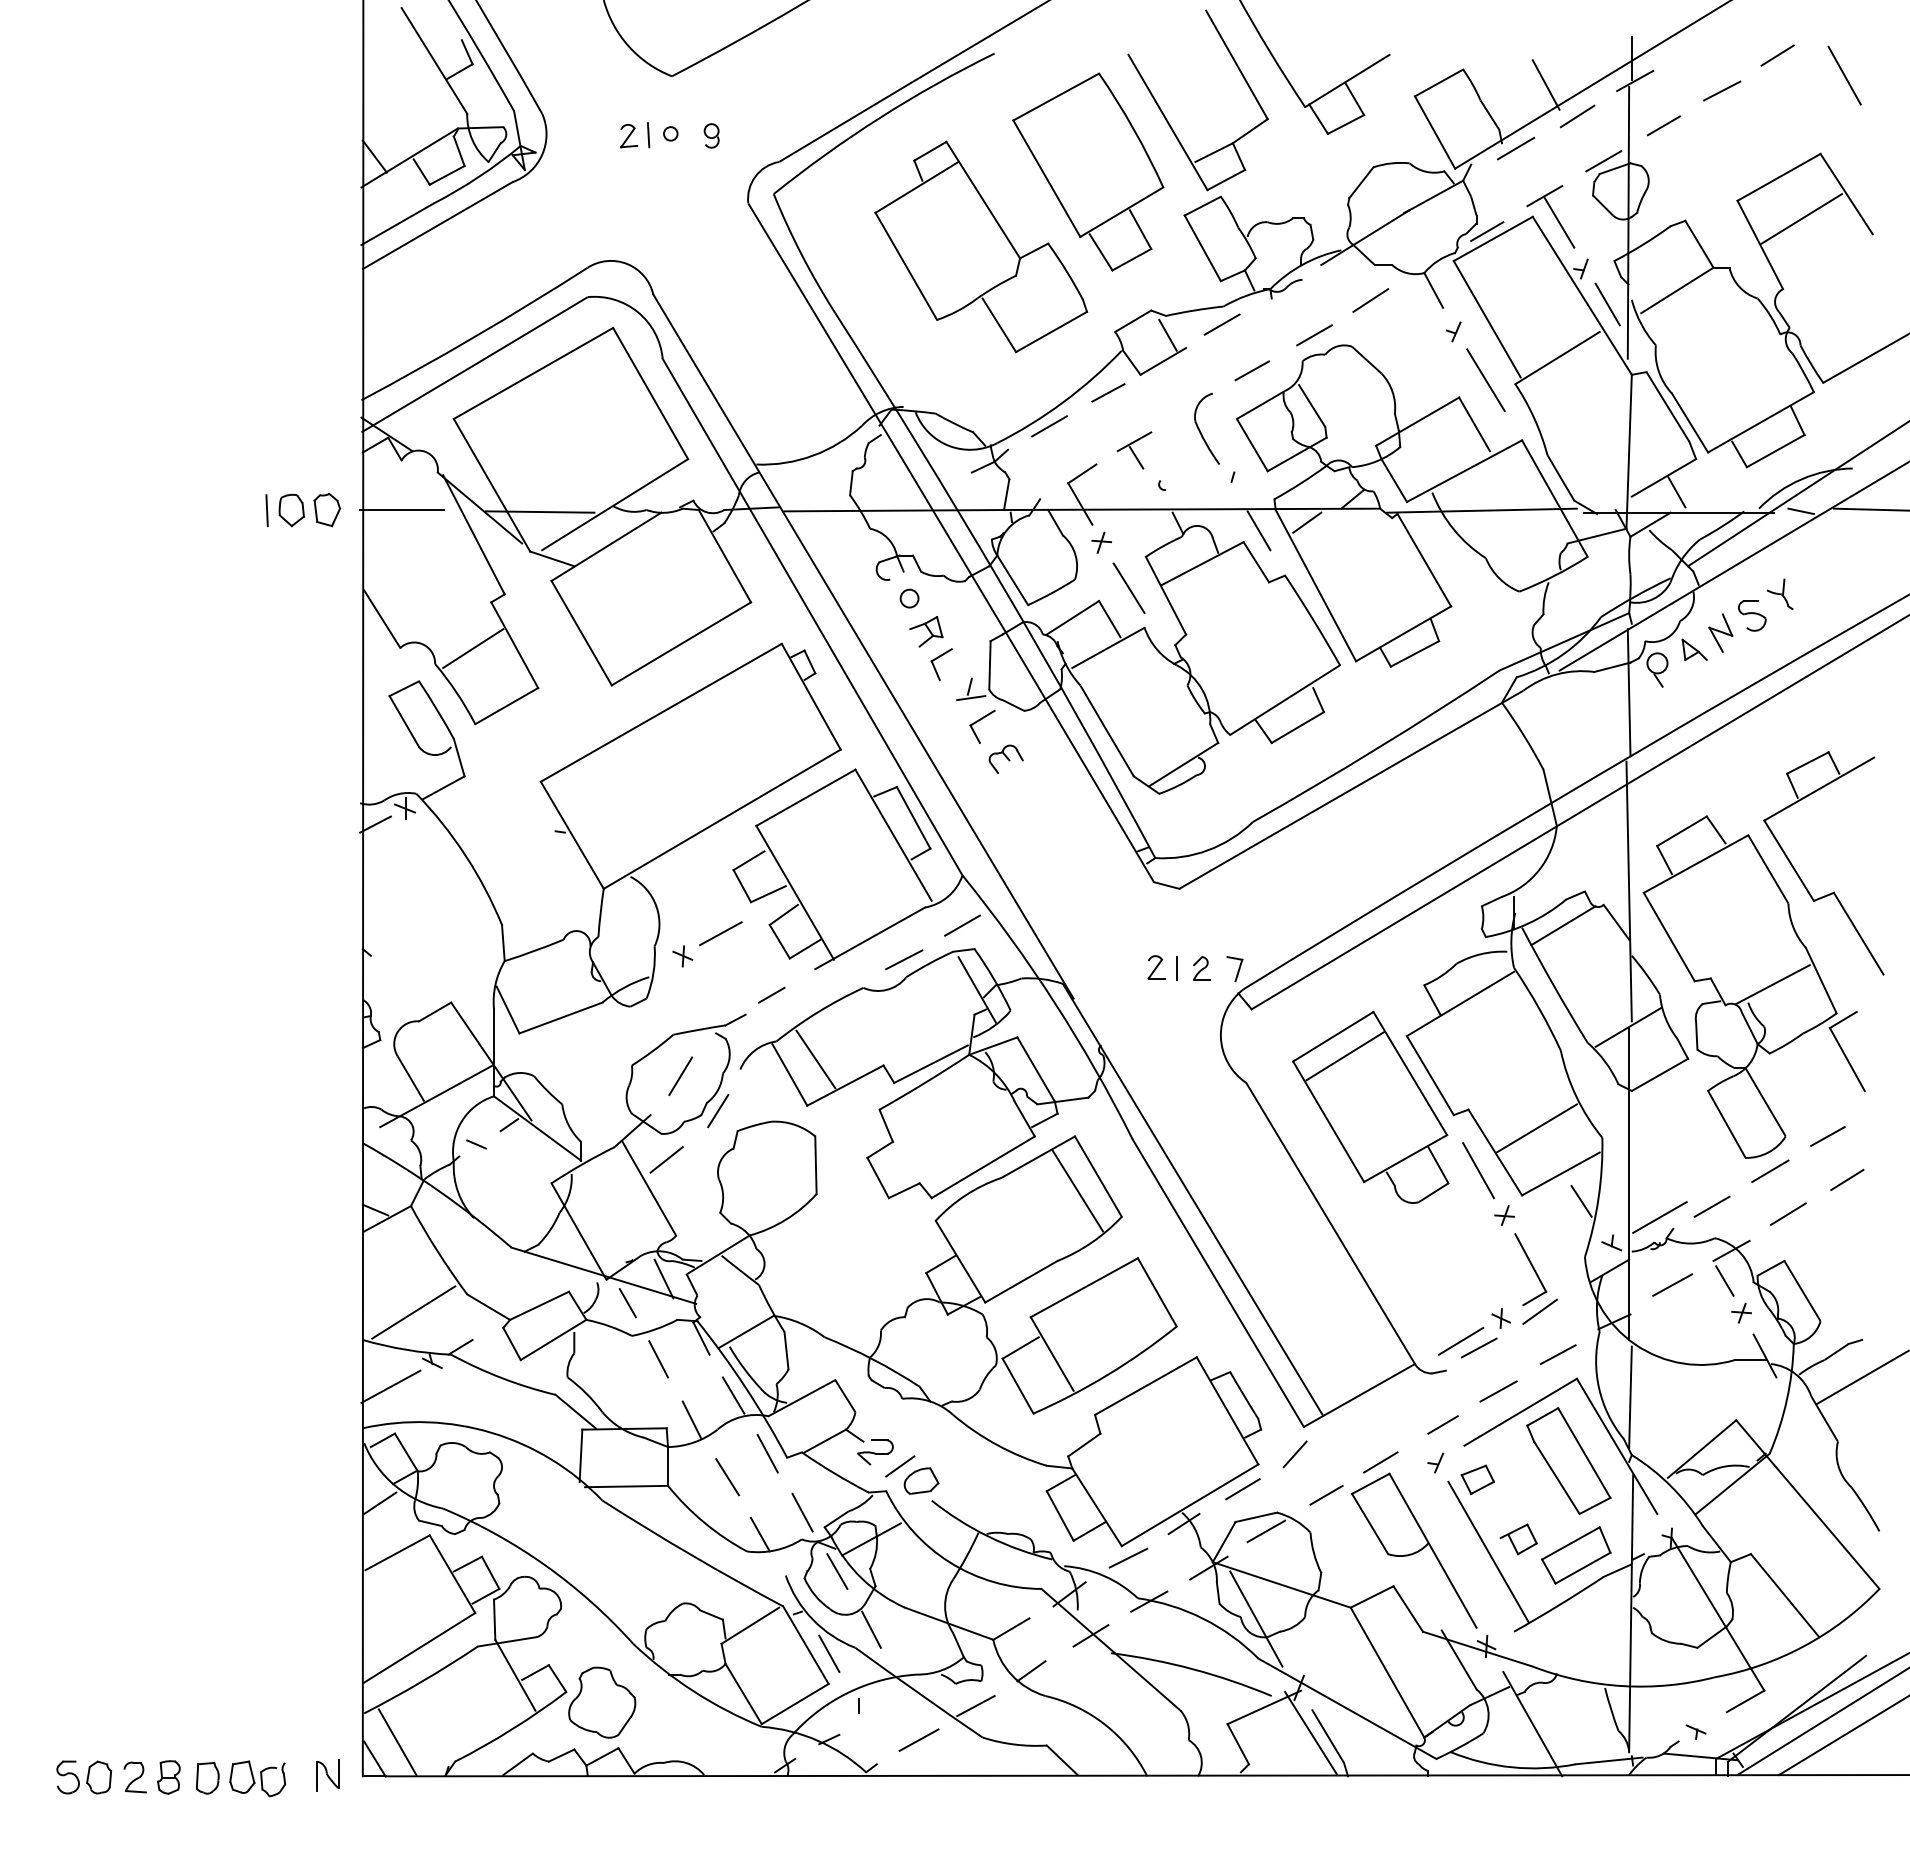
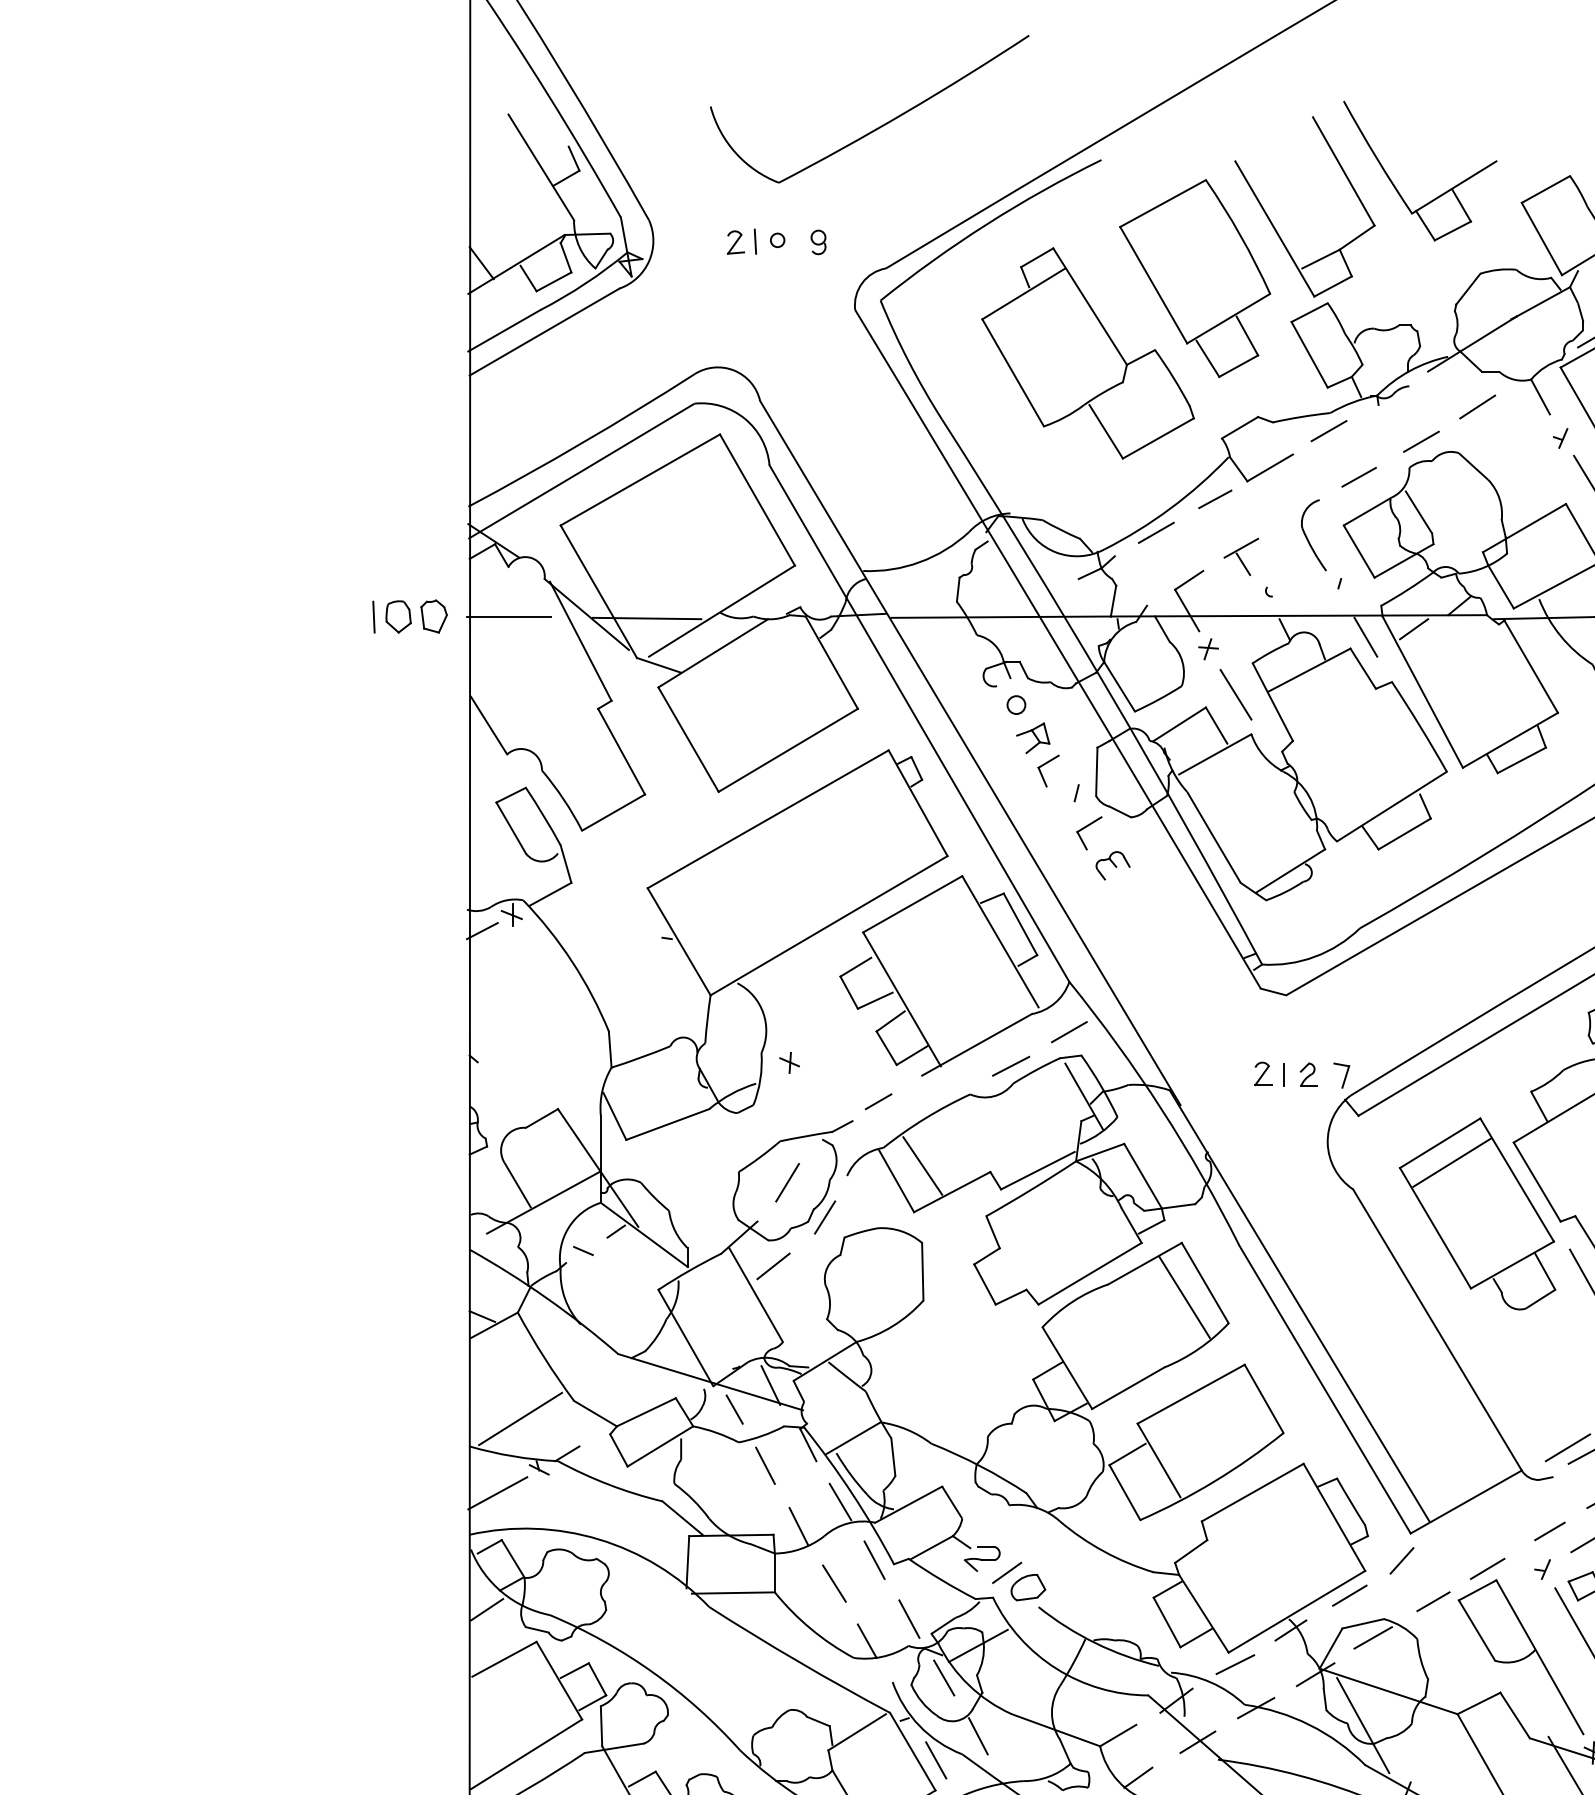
line: (1167, 334) -> (1274, 440), removed
line: (473, 648) -> (580, 754), removed
line: (971, 698) -> (1078, 804), removed
line: (720, 933) -> (827, 1039), removed

